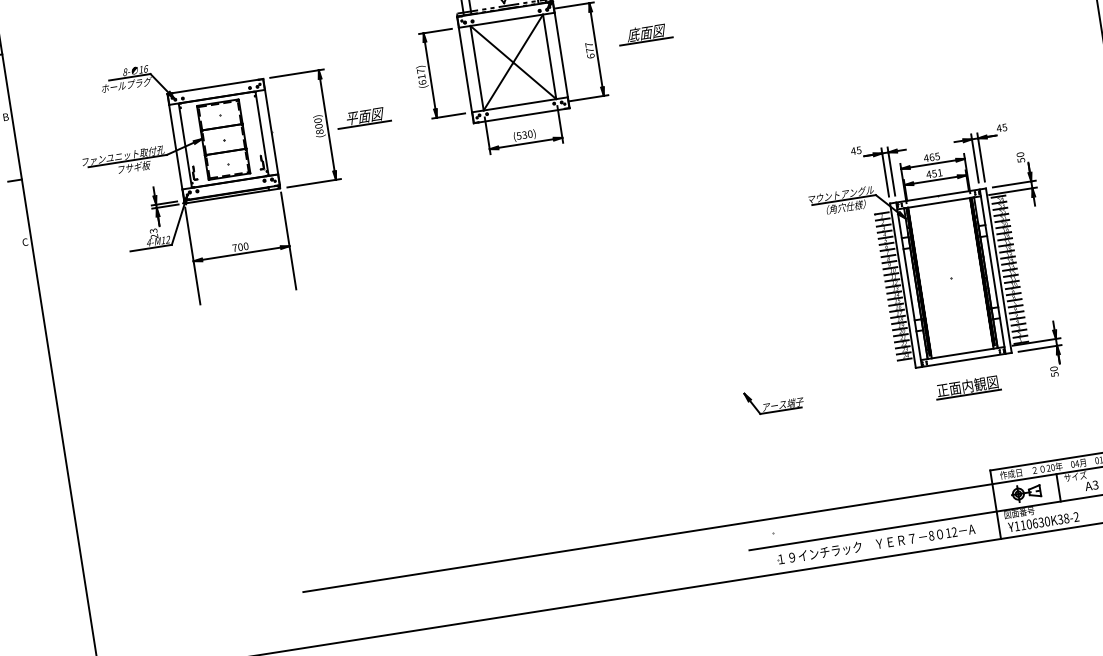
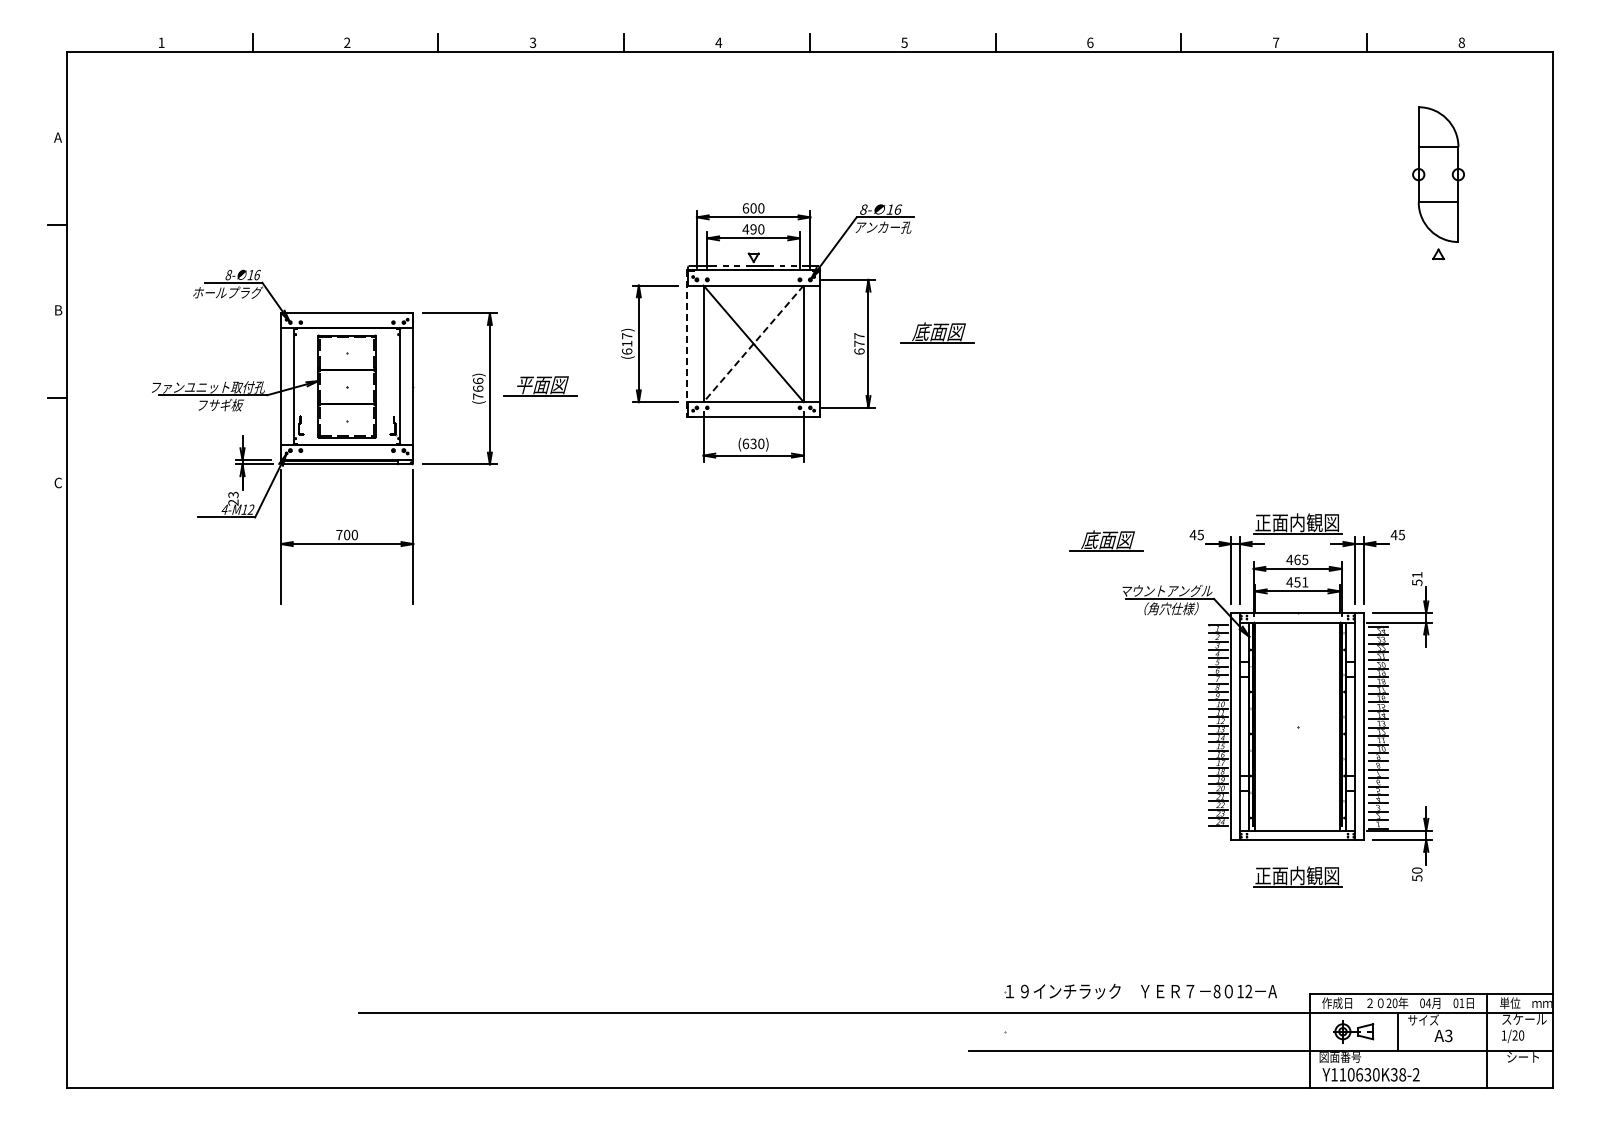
line: (513, 62) -> (753, 343), solid -> dashed
line: (465, 70) -> (687, 344), solid -> dashed
text: (319, 126) -> (478, 388), (800) -> (766)
part: (927, 131) -> (1297, 523), added
text: (518, 135) -> (745, 443), (530) -> (630)
text: (1020, 154) -> (1417, 574), 50 -> 51
part: (791, 165) -> (1106, 540), added
part: (774, 405) -> (1033, 860), removed
part: (876, 544) -> (1140, 991), moved

